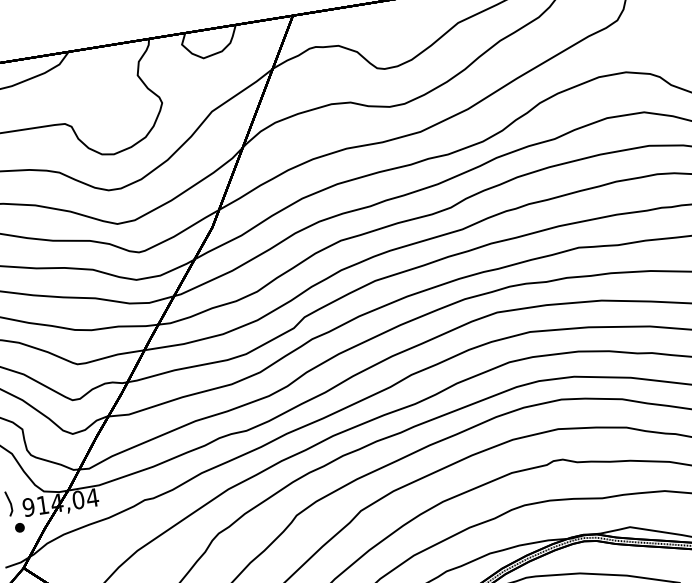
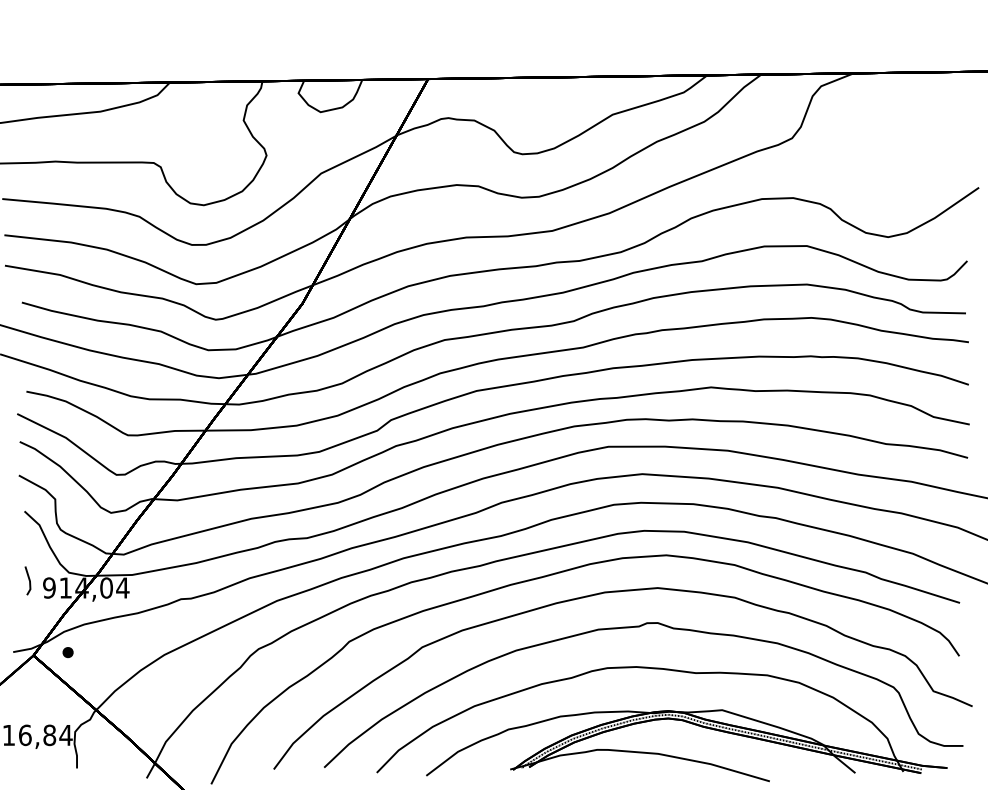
part: (19, 527) -> (67, 652), moved

